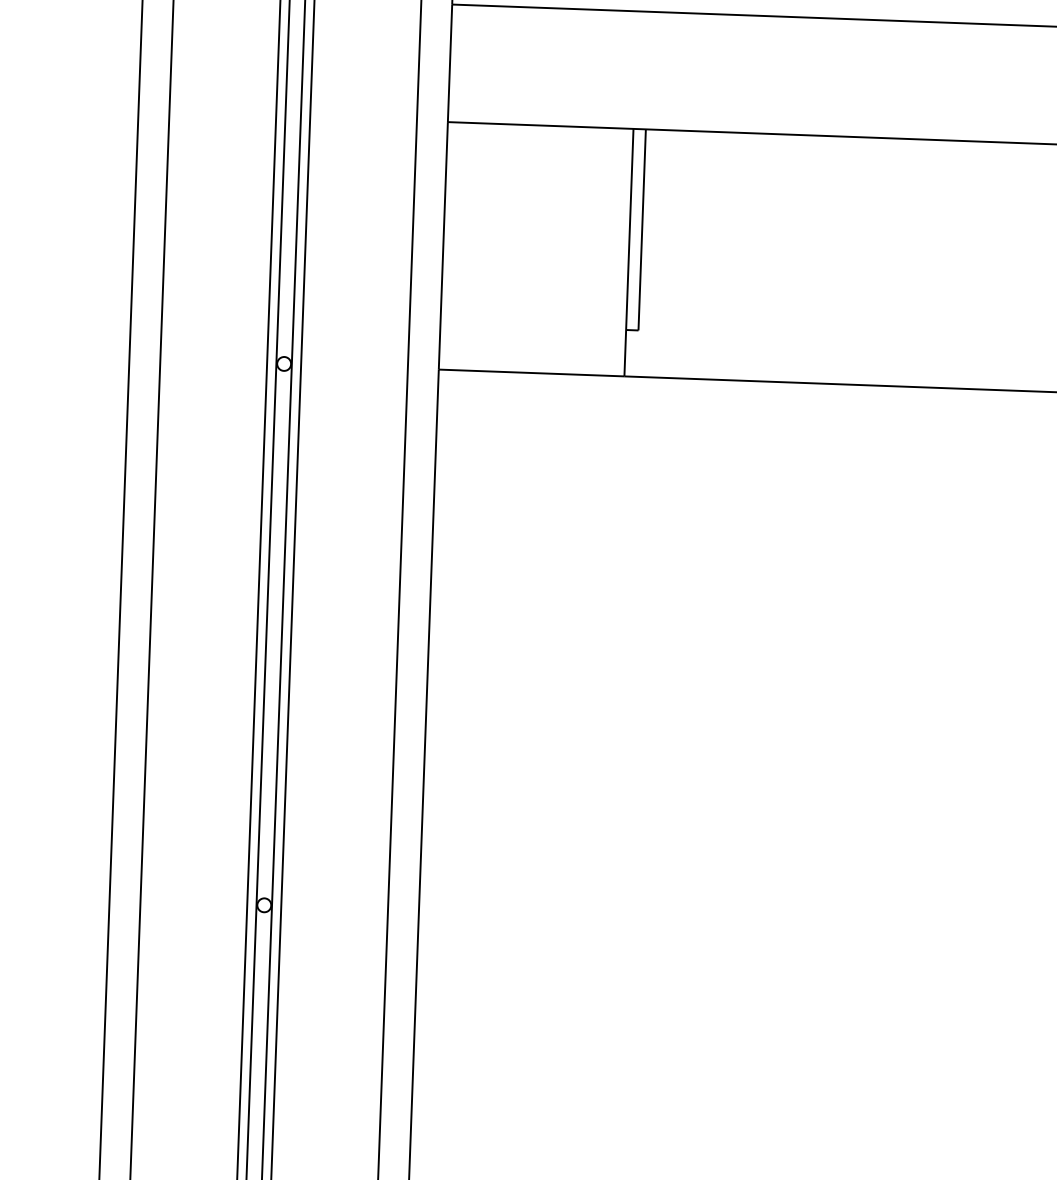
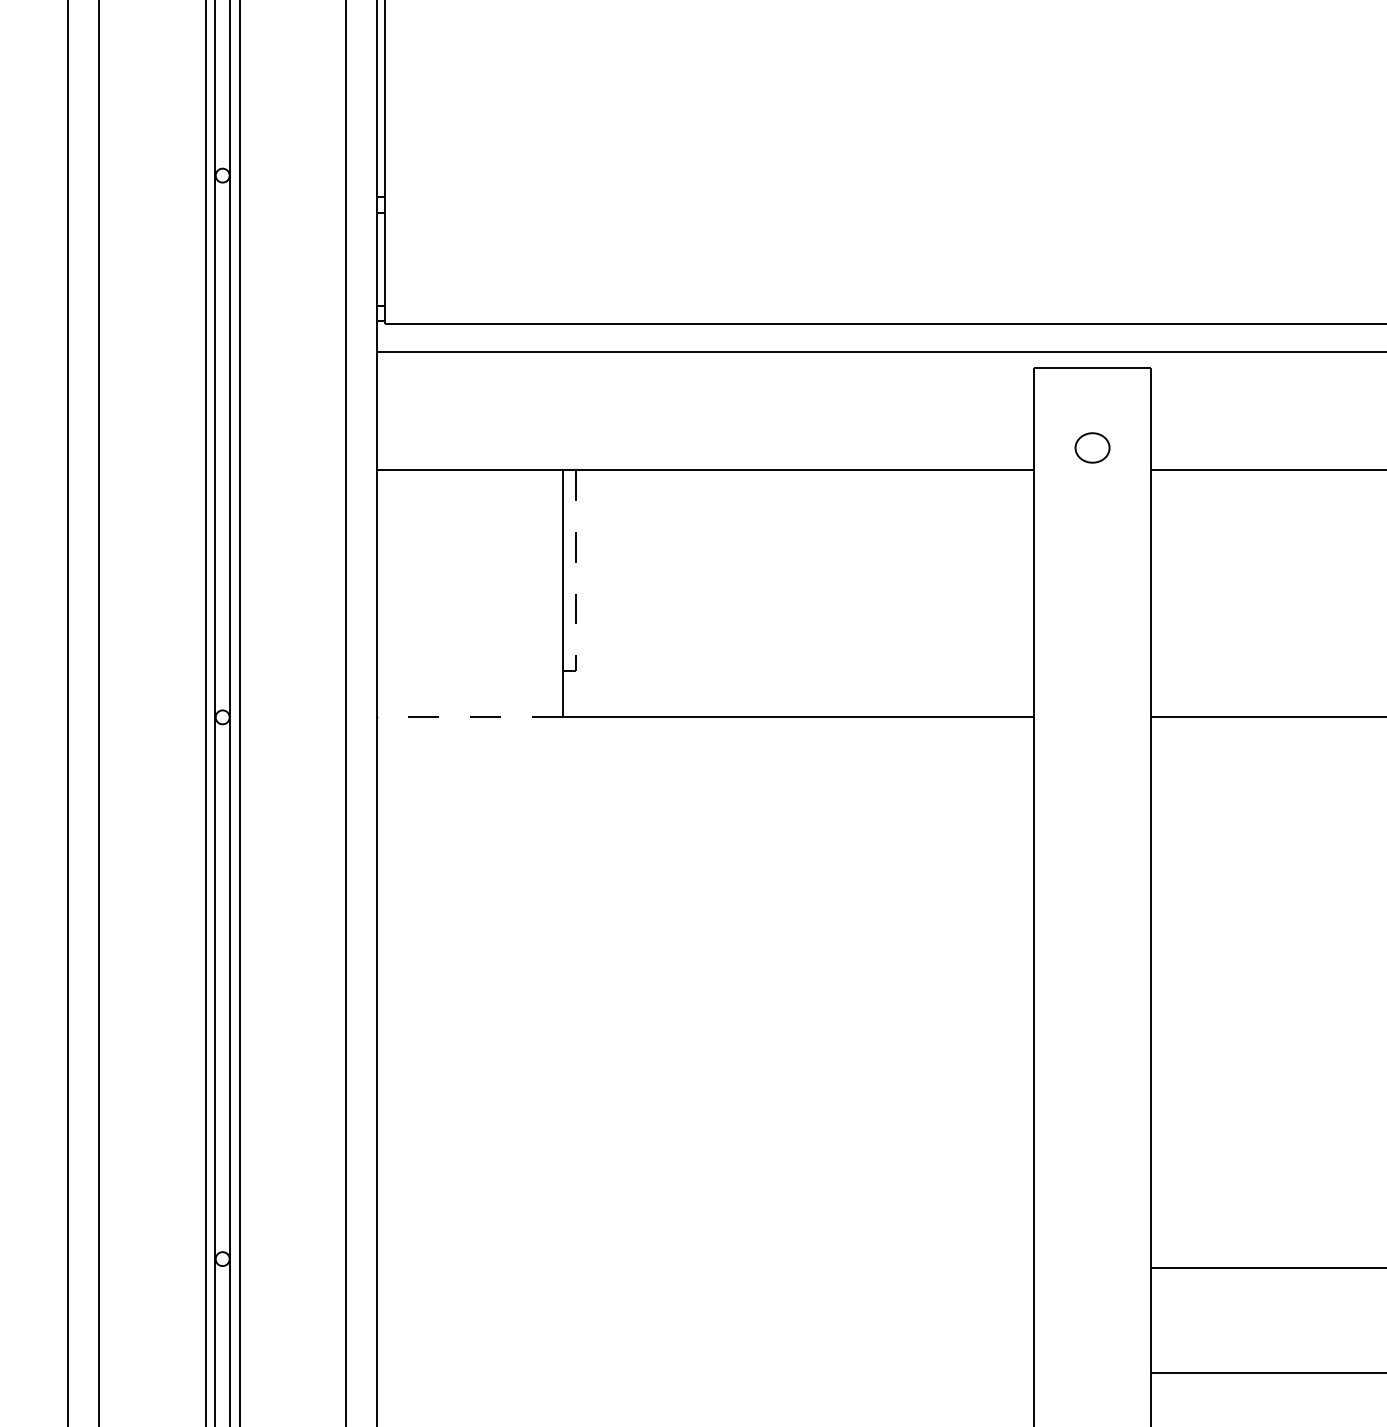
line: (642, 230) -> (575, 570), solid -> dashed
line: (531, 373) -> (470, 717), solid -> dashed

